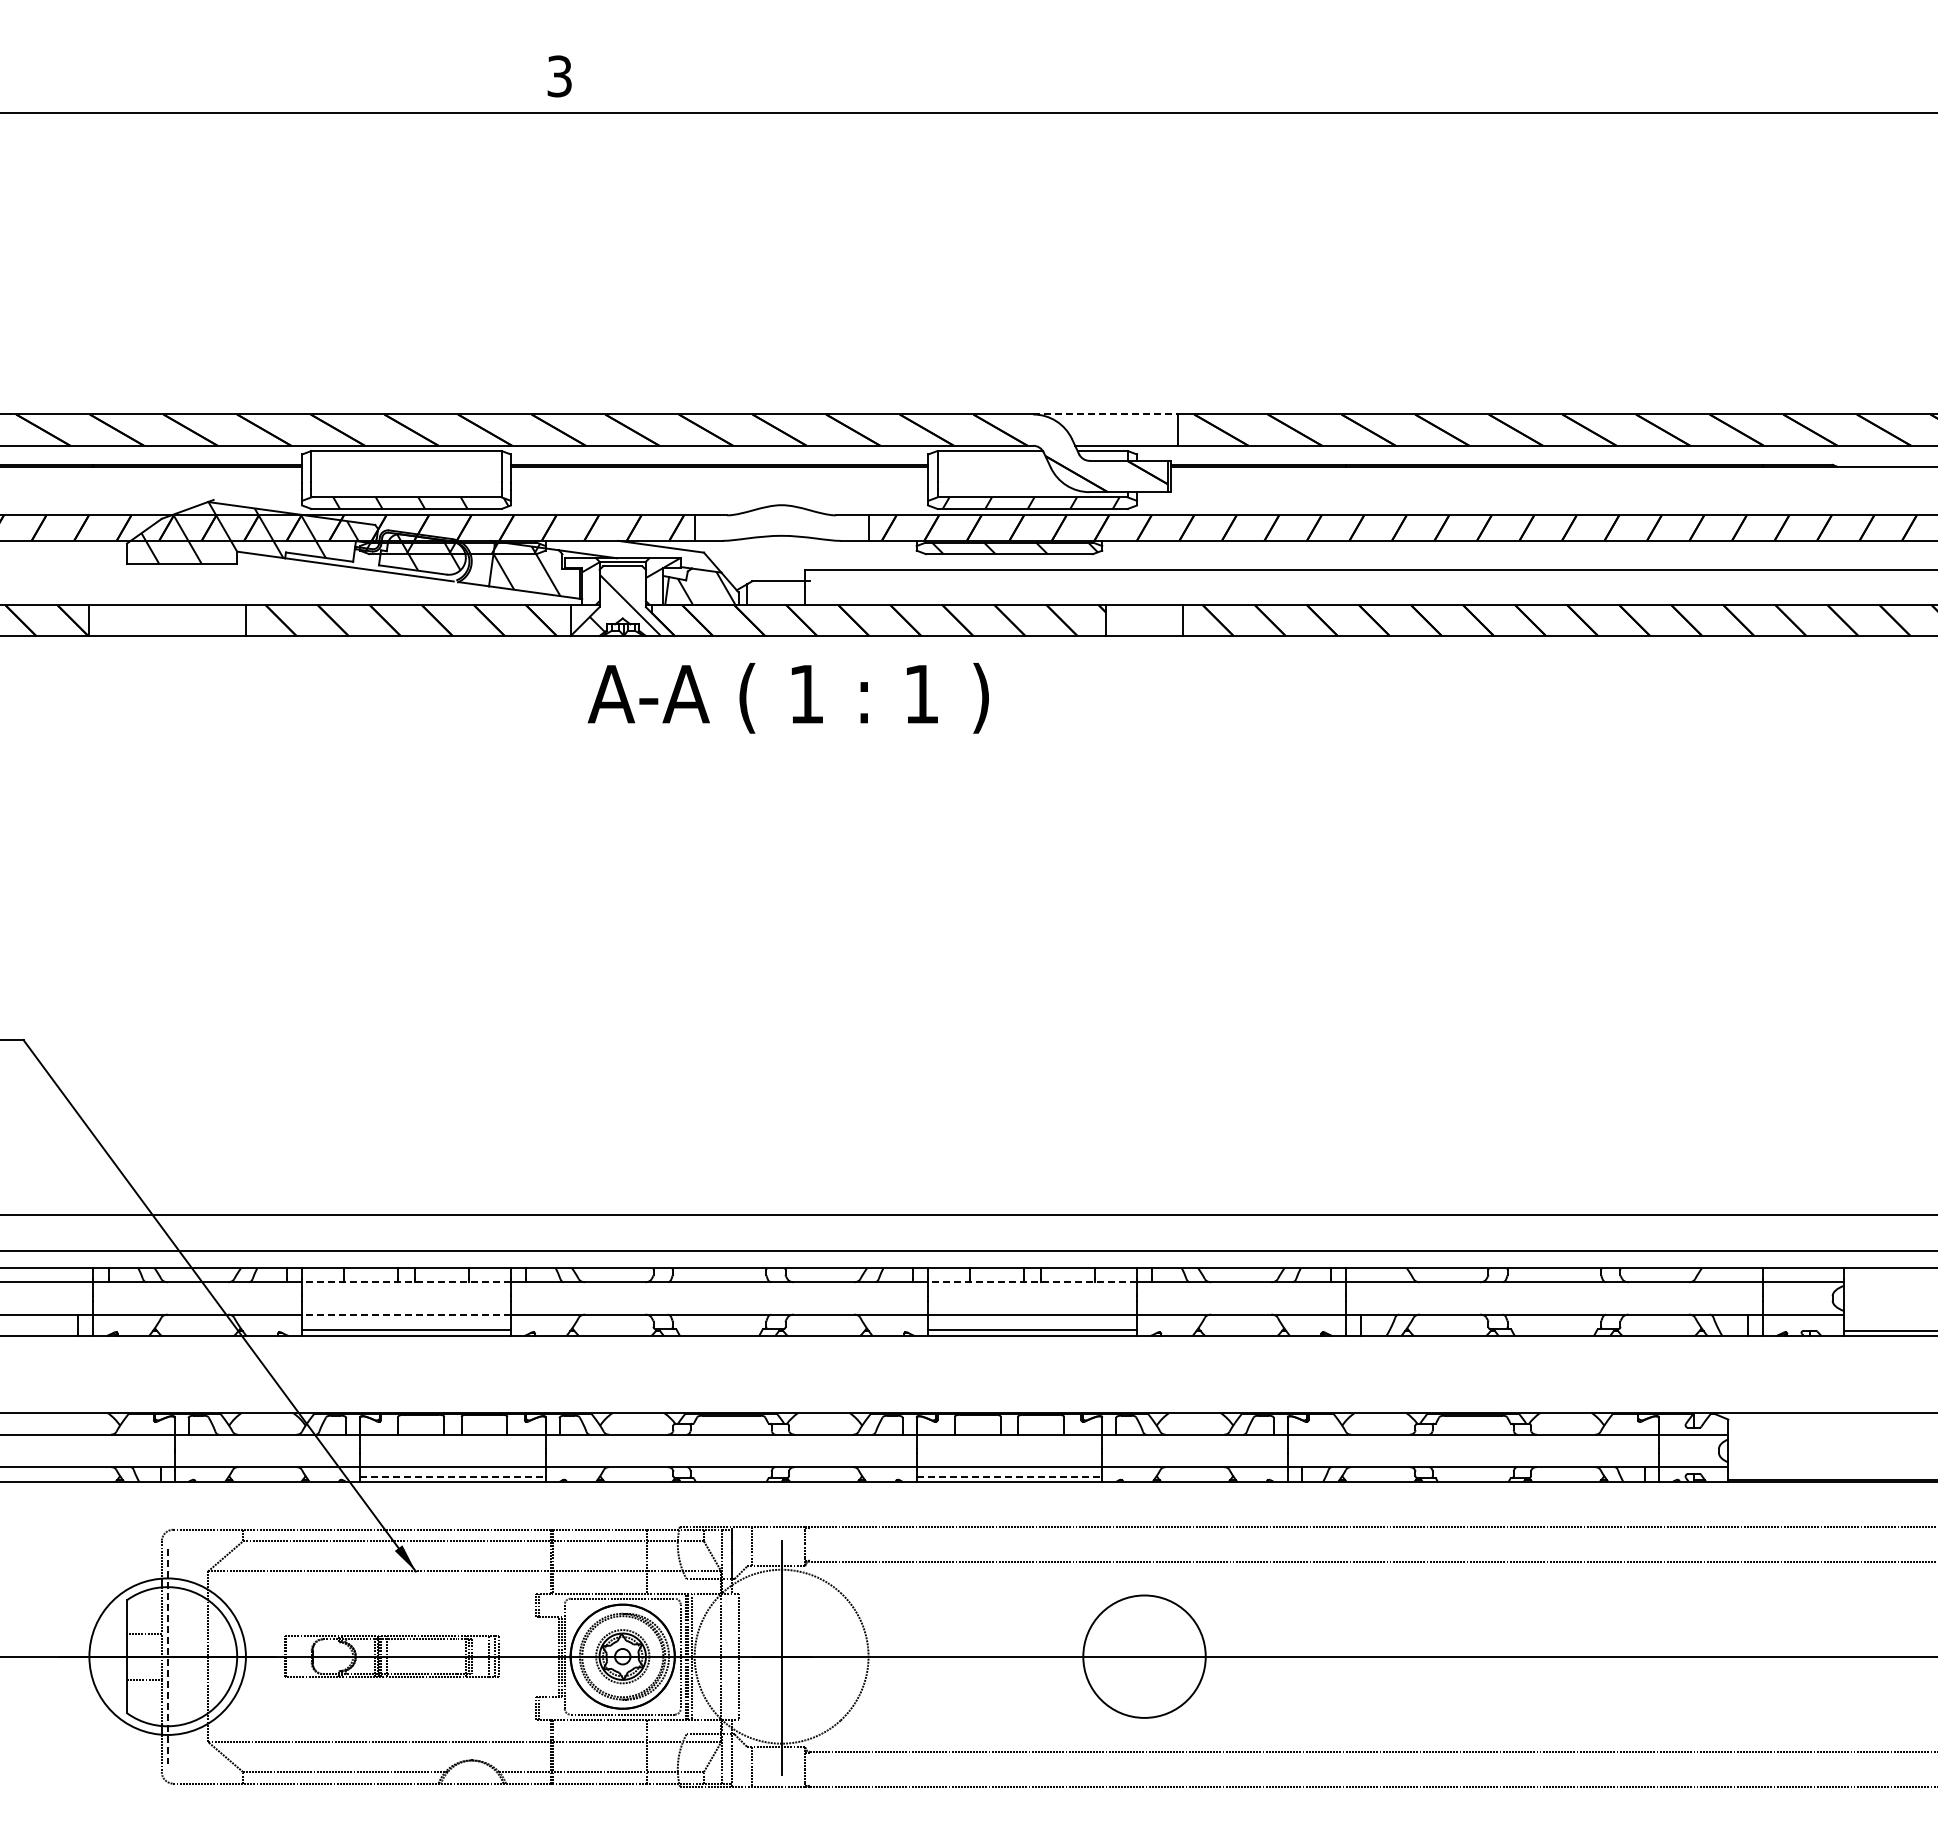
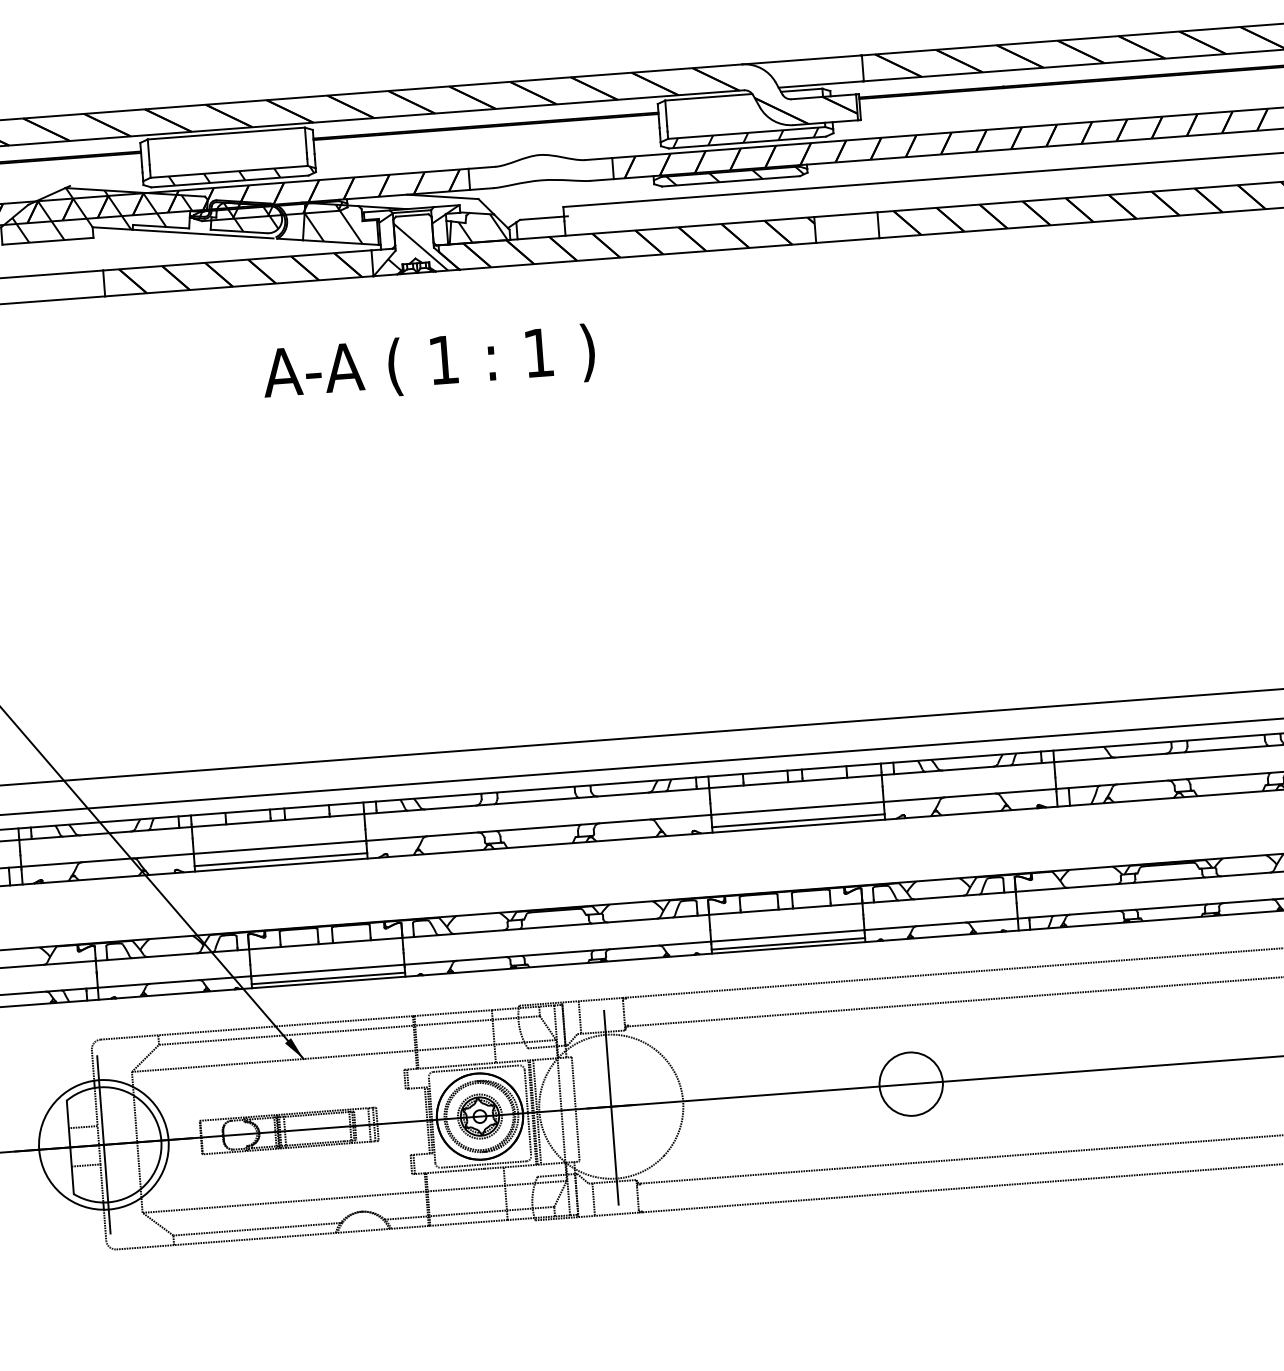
line: (1105, 414) -> (801, 59), dashed -> solid
text: (787, 698) -> (428, 364), moved
line: (406, 1282) -> (278, 820), dashed -> solid
line: (1032, 1282) -> (795, 781), dashed -> solid
line: (406, 1314) -> (280, 847), dashed -> solid
line: (452, 1476) -> (328, 978), dashed -> solid
line: (1009, 1476) -> (788, 943), dashed -> solid
circle: (1144, 1656) -> (911, 1084), size x0.62
line: (167, 1657) -> (103, 1145), dashed -> solid

